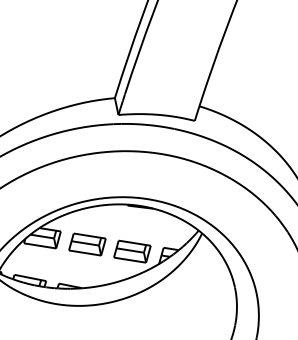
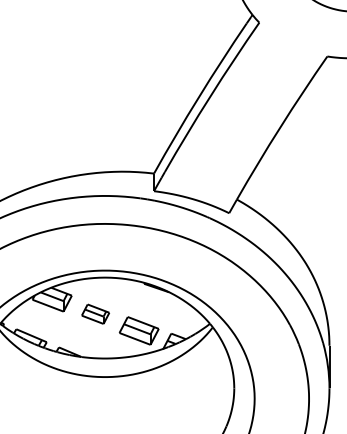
part: (87, 243) -> (95, 313), size x0.7

